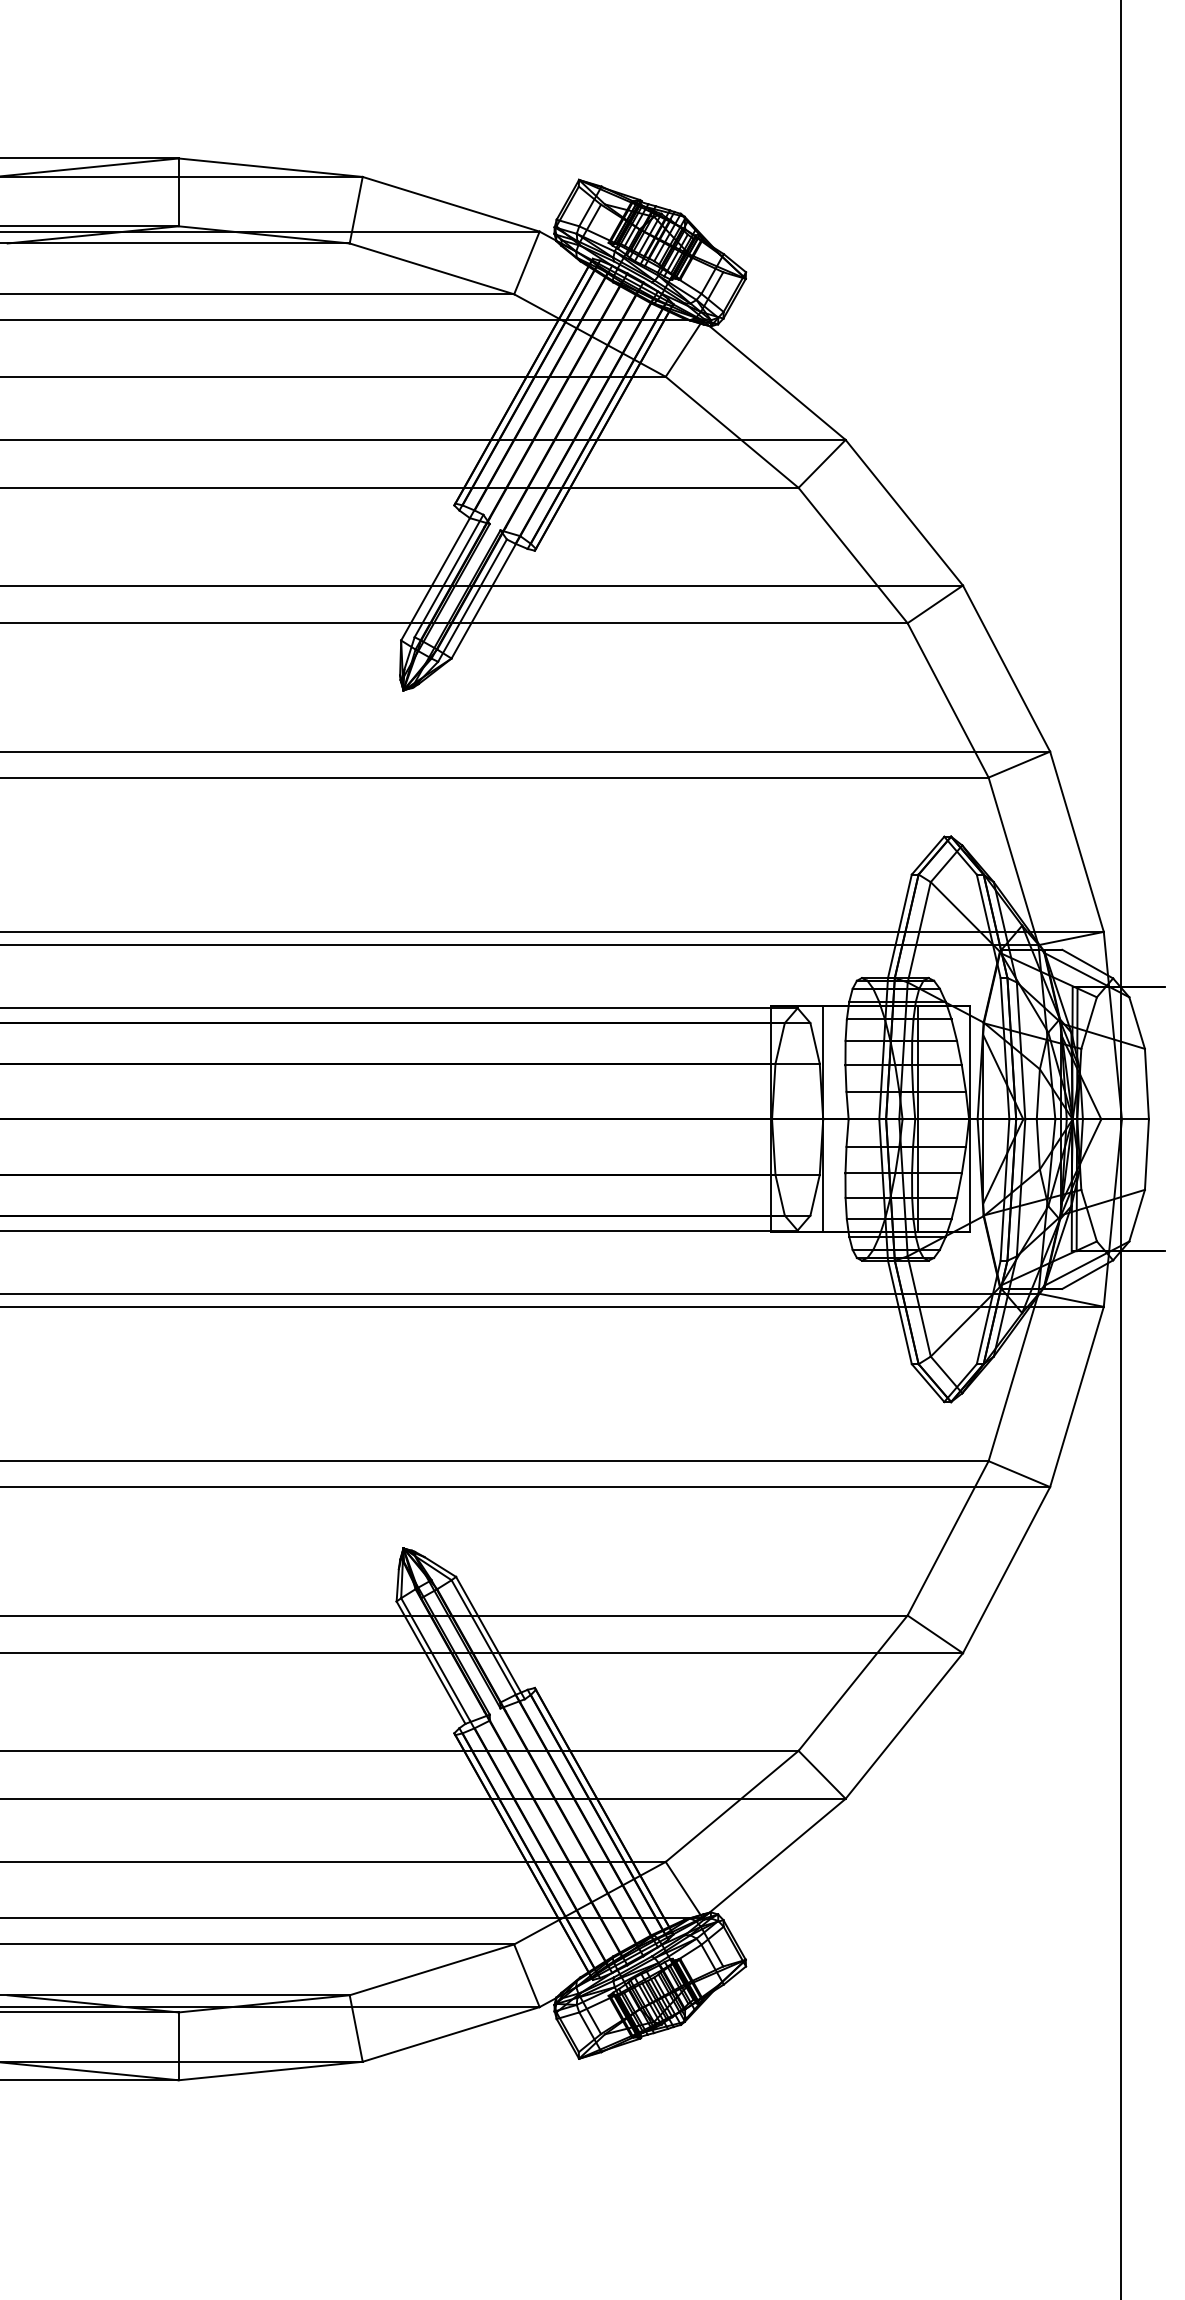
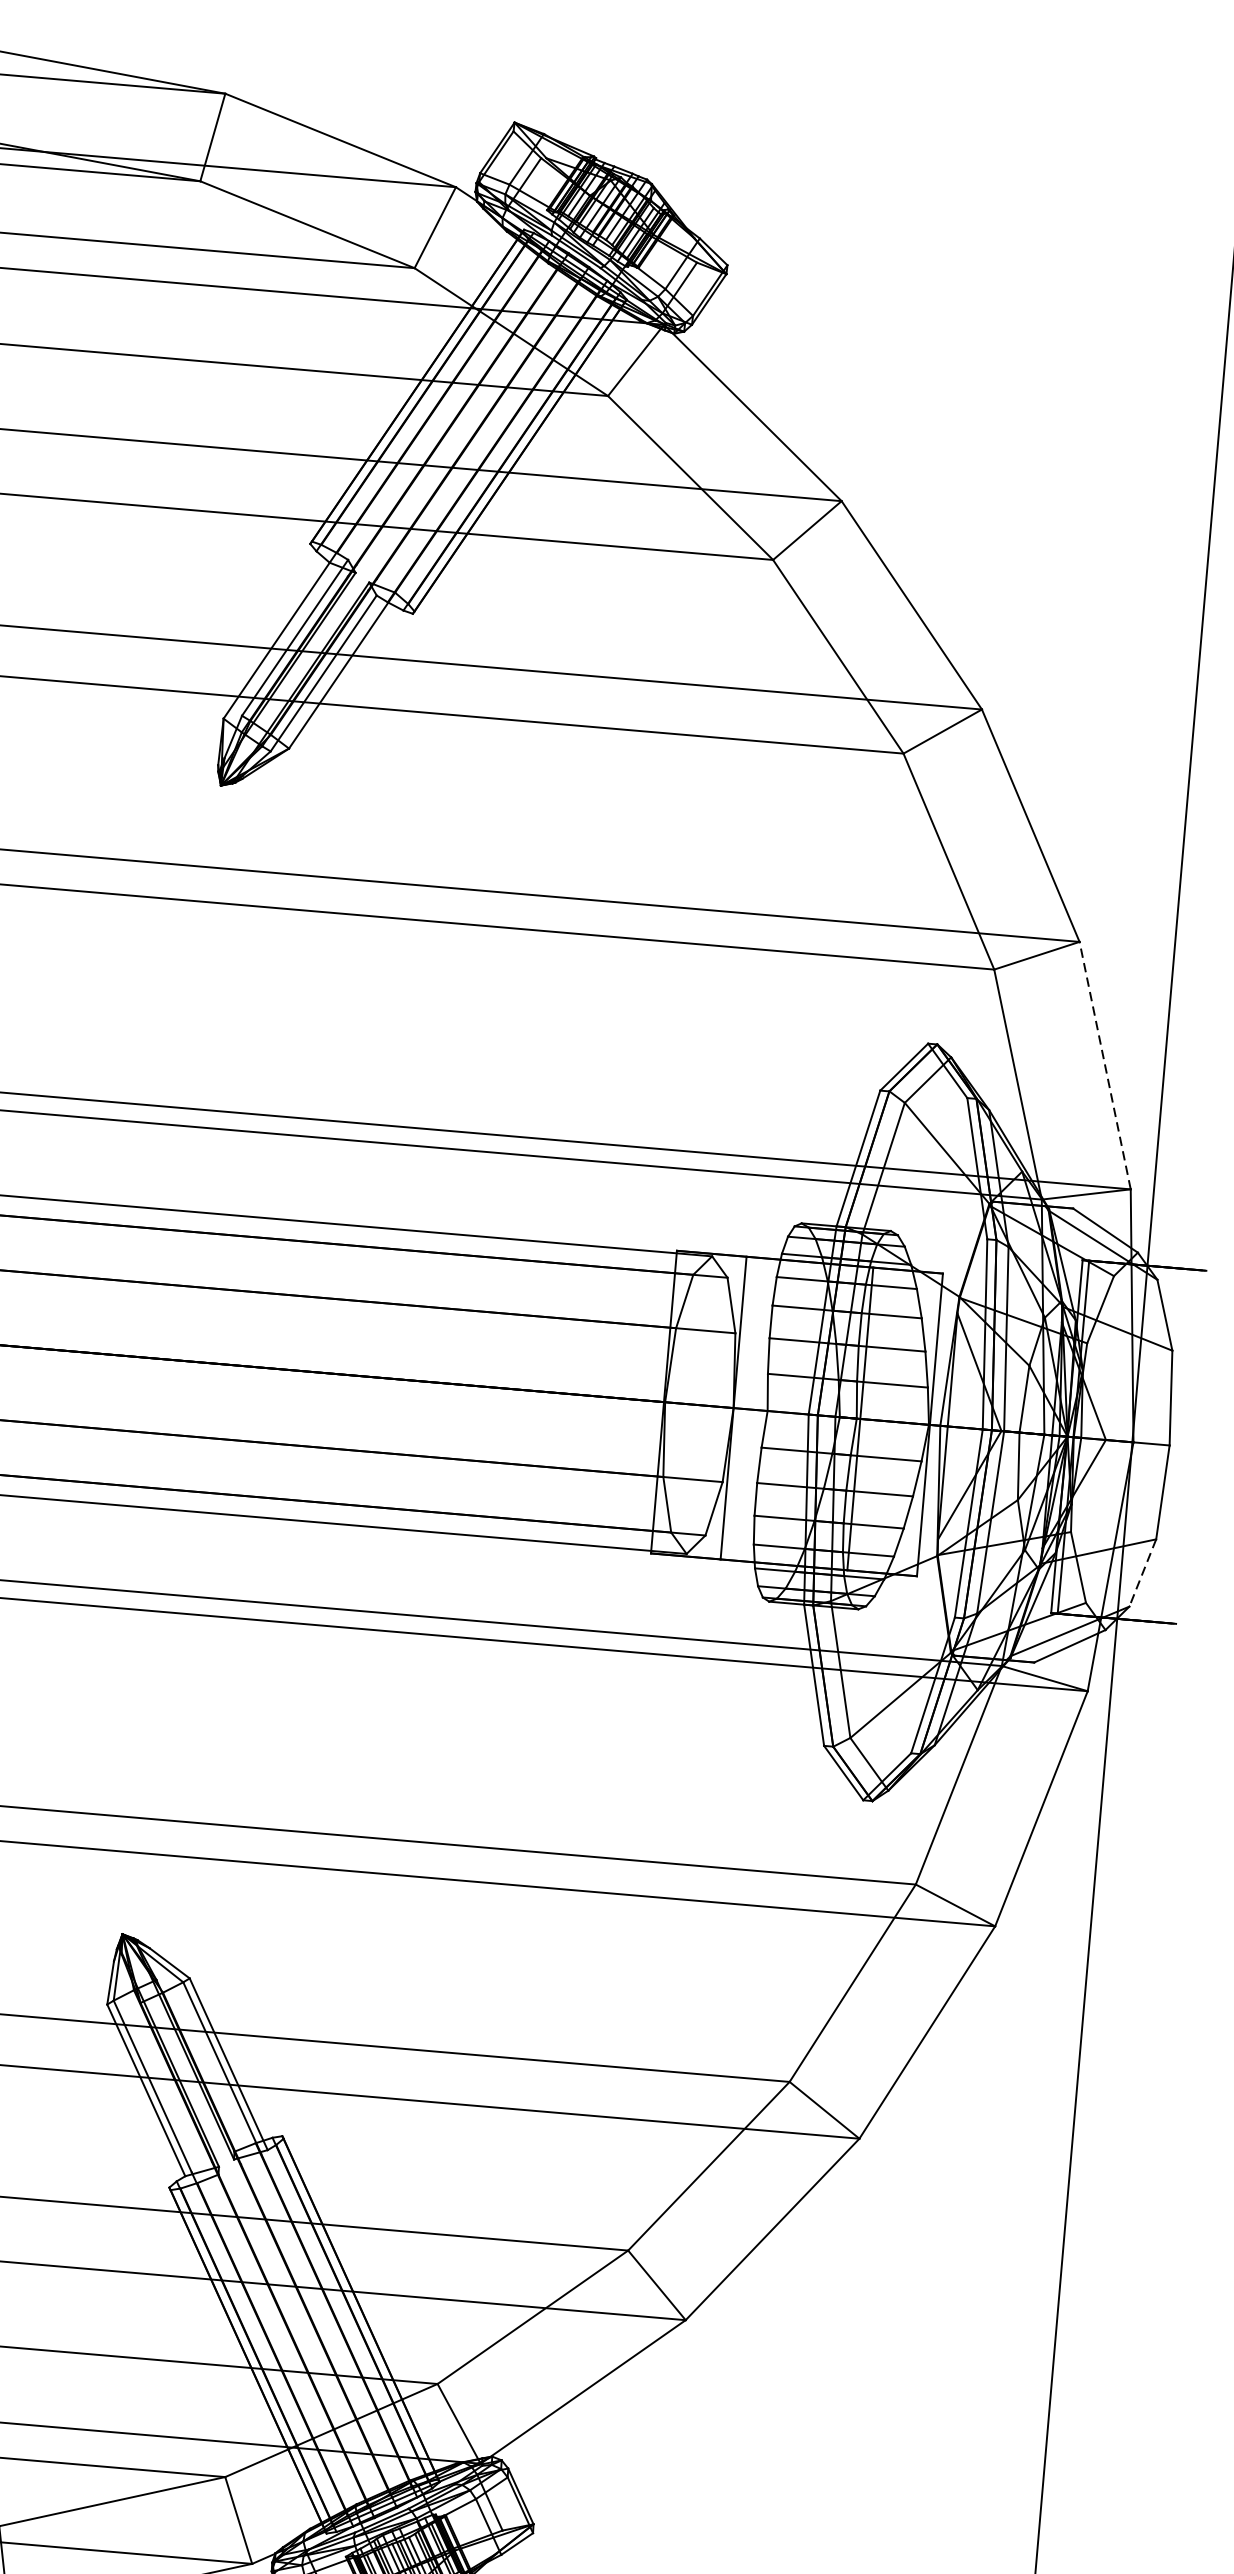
line: (1076, 841) -> (1104, 1065), solid -> dashed
line: (1137, 1215) -> (1143, 1572), solid -> dashed

